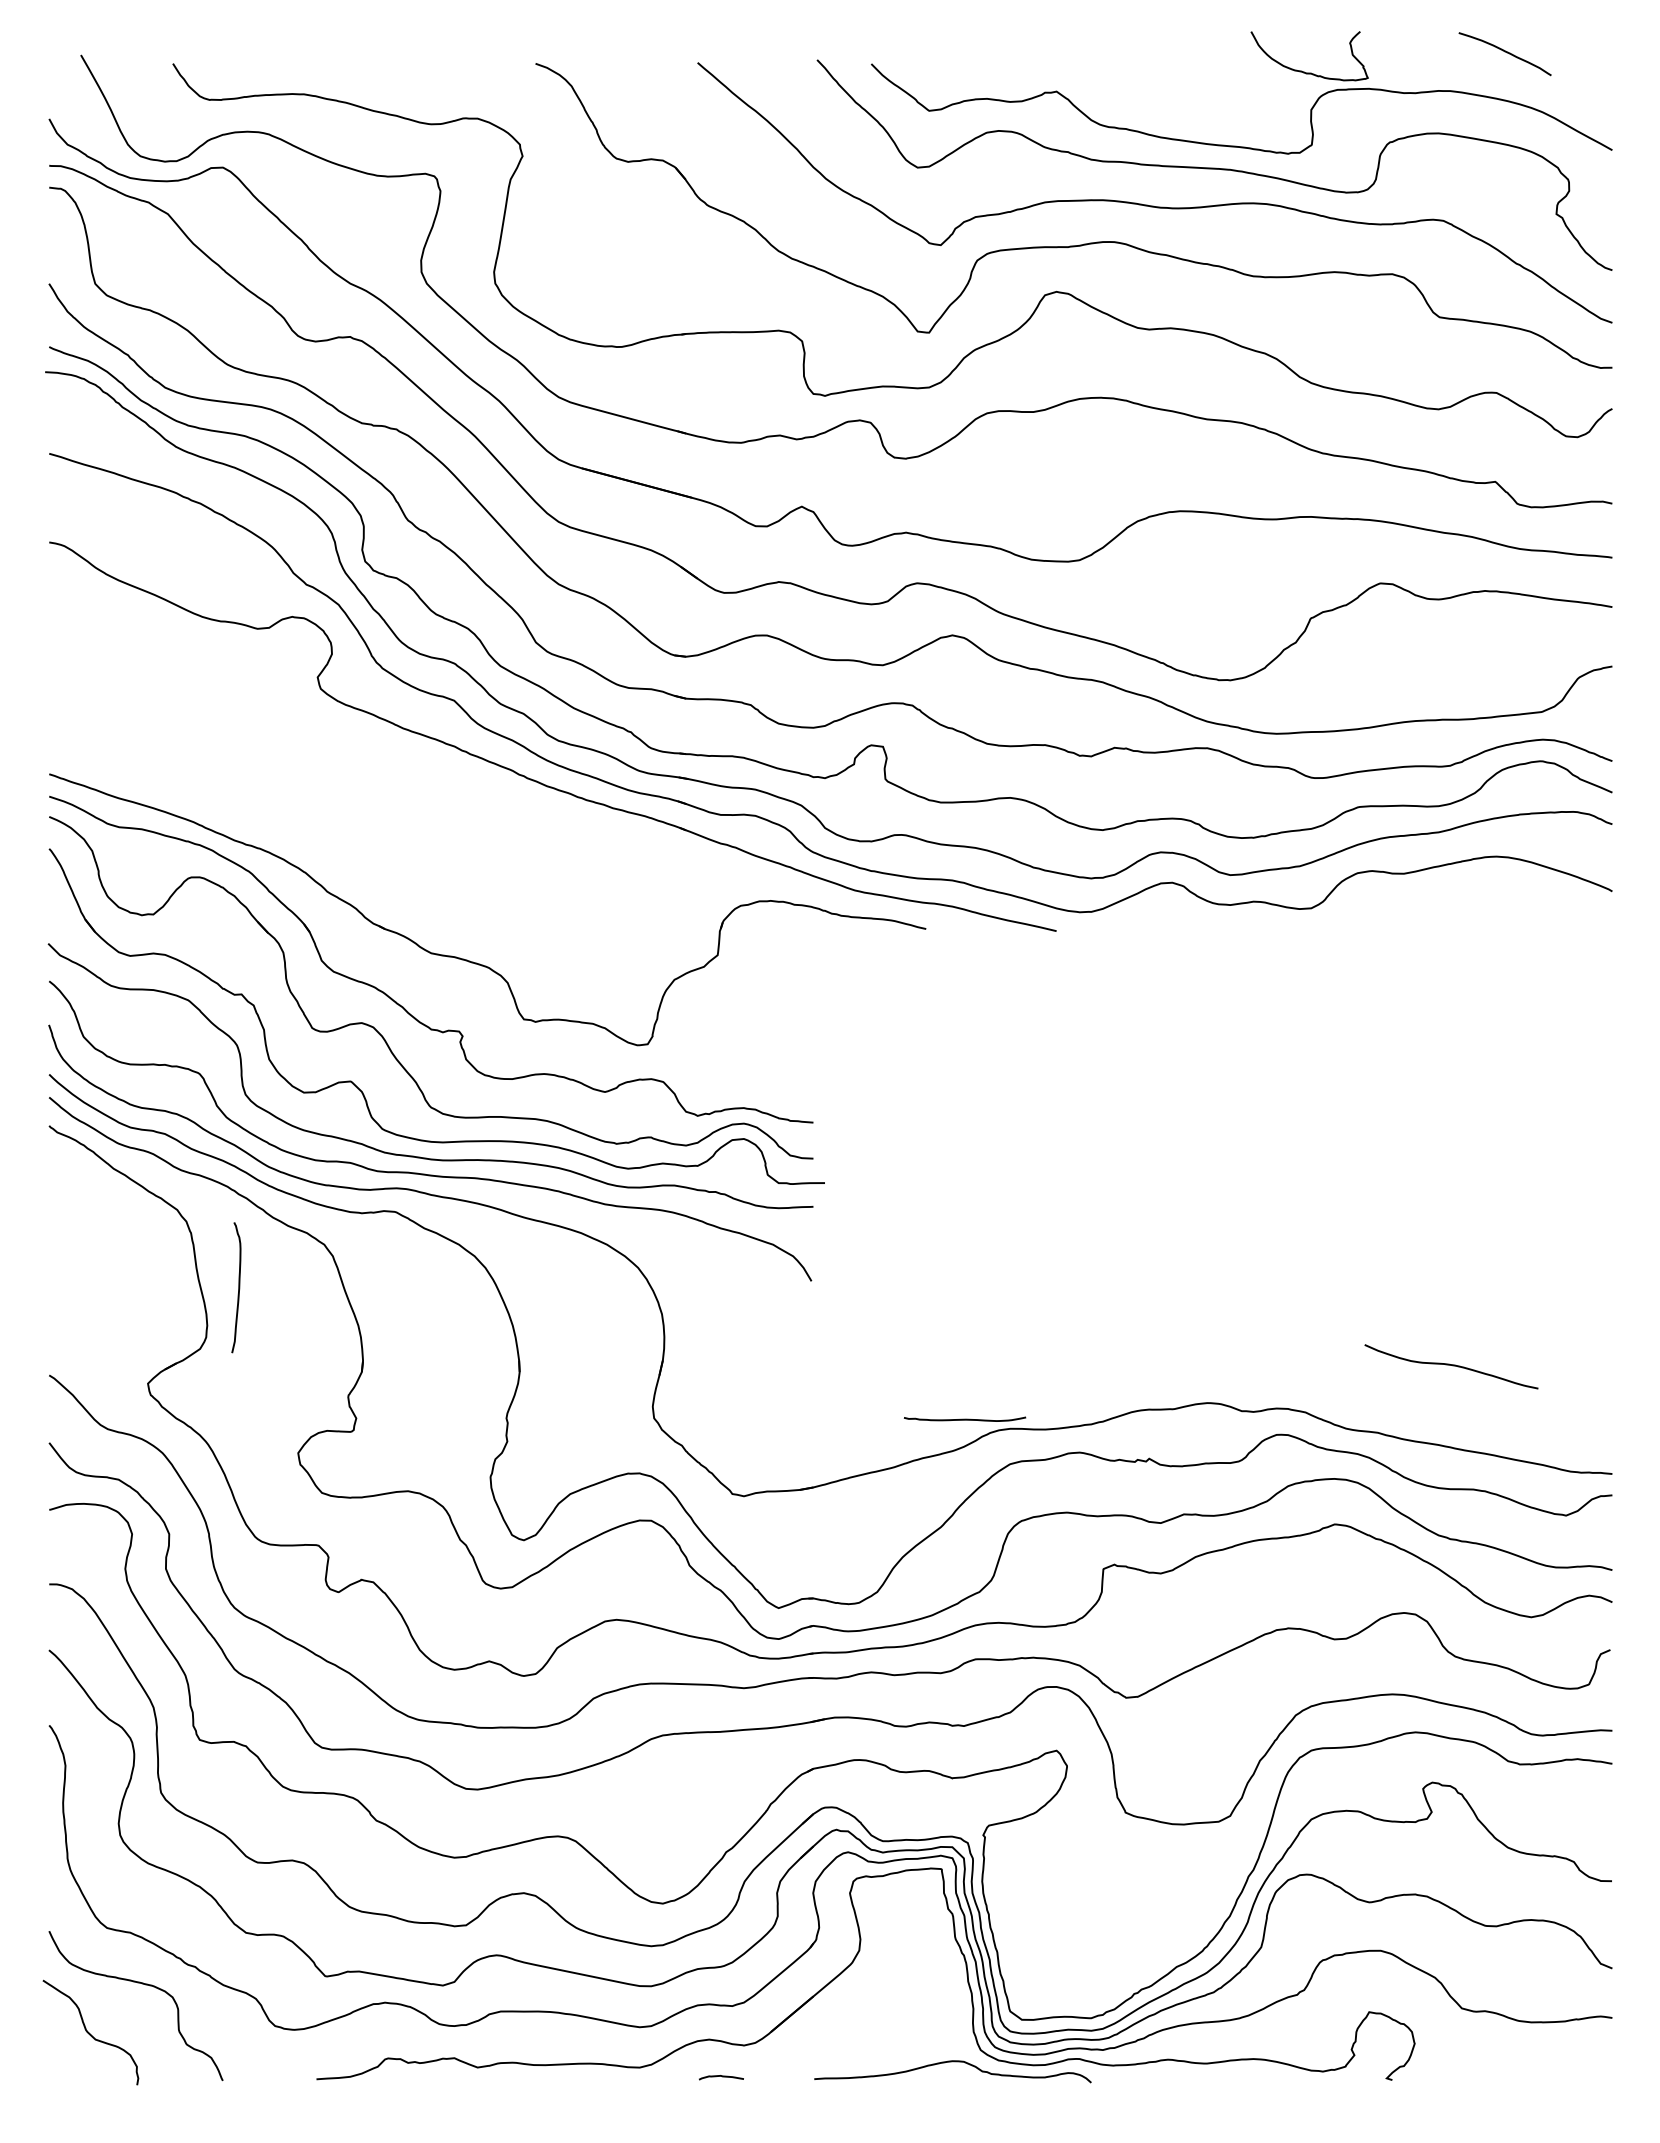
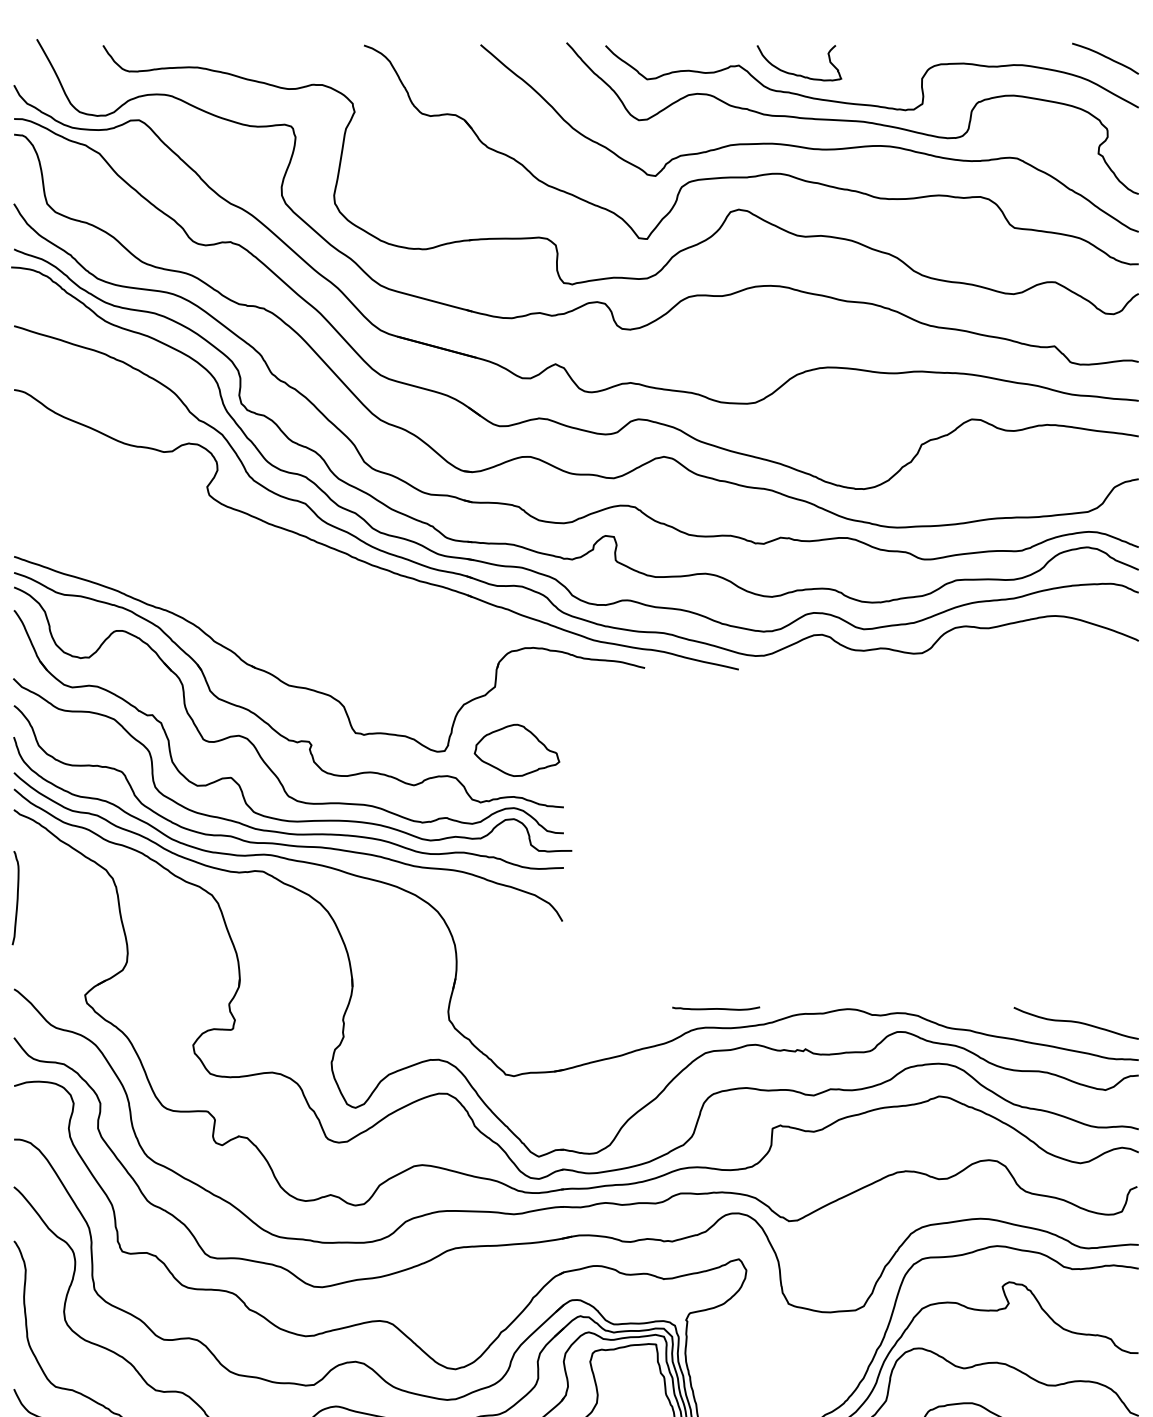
curve: (1504, 52) -> (1105, 57), moved
curve: (1304, 71) -> (795, 74), moved
part: (747, 1043) -> (516, 750), added
curve: (238, 1287) -> (17, 897), moved
curve: (1451, 1365) -> (1076, 1022), moved
curve: (965, 1418) -> (716, 1008), moved

